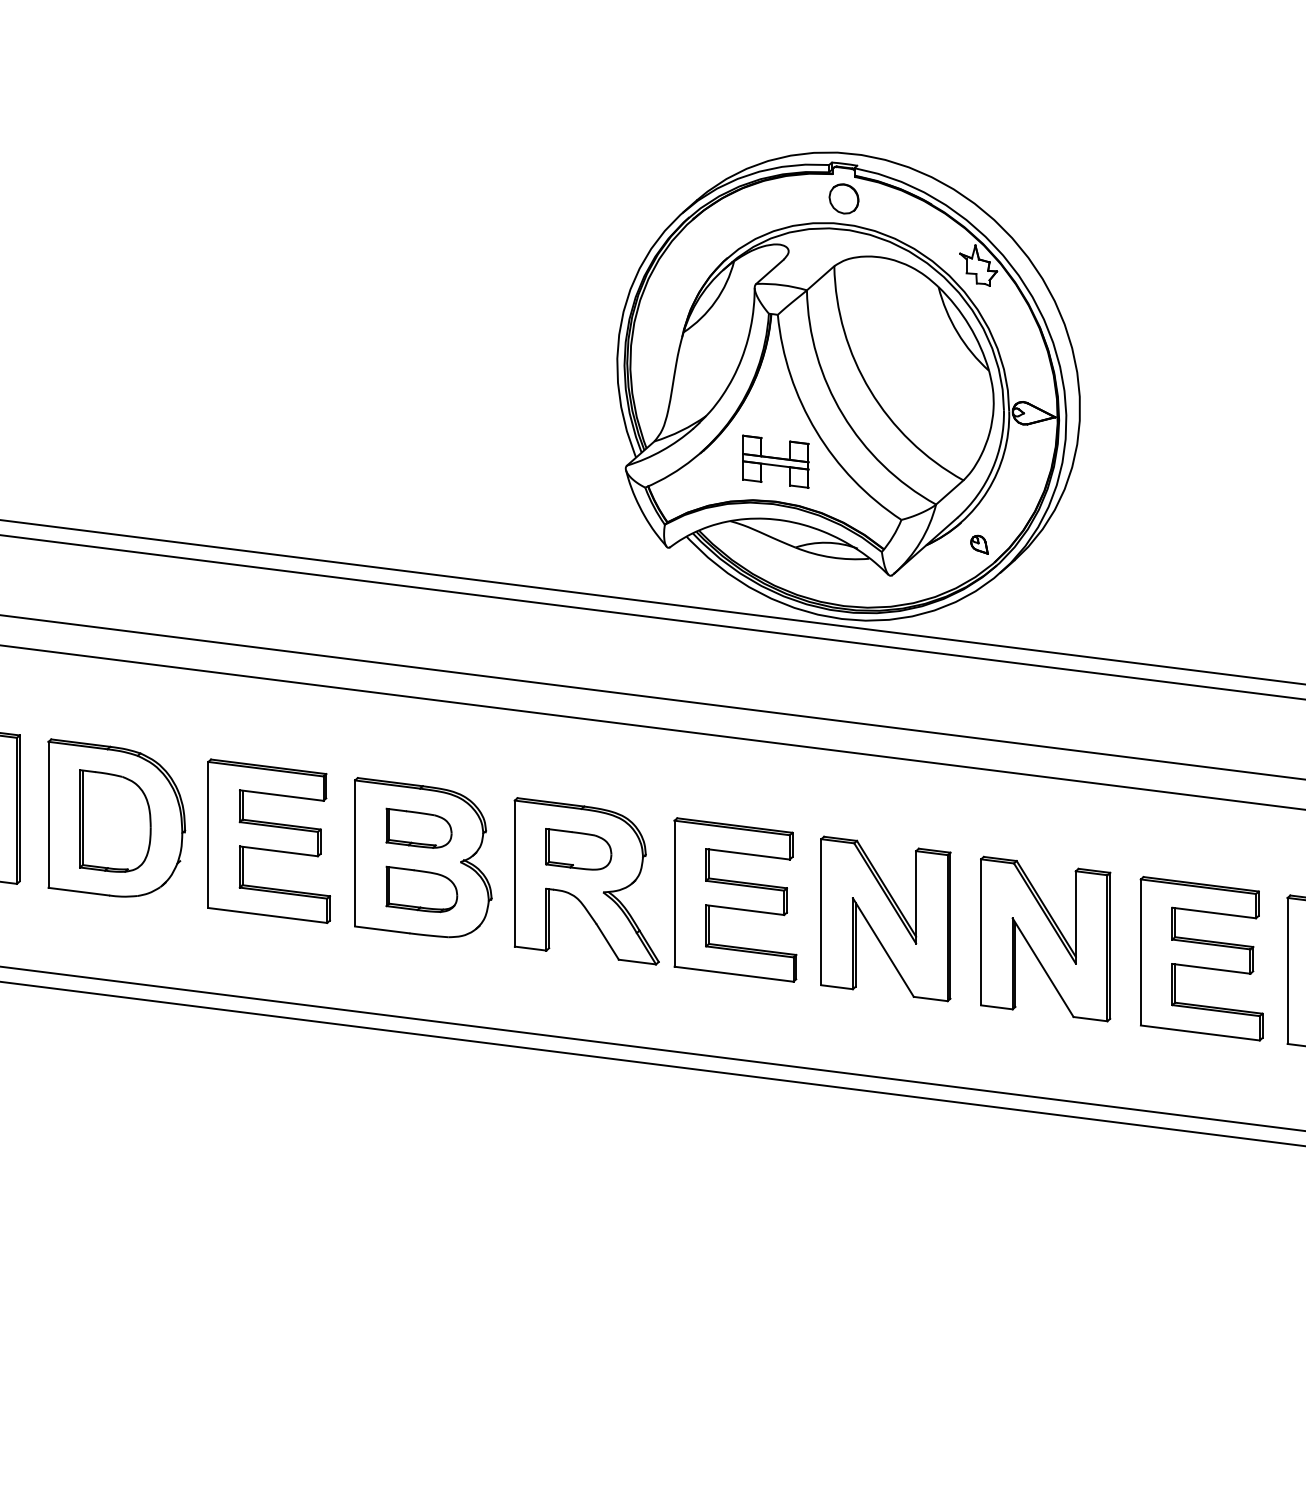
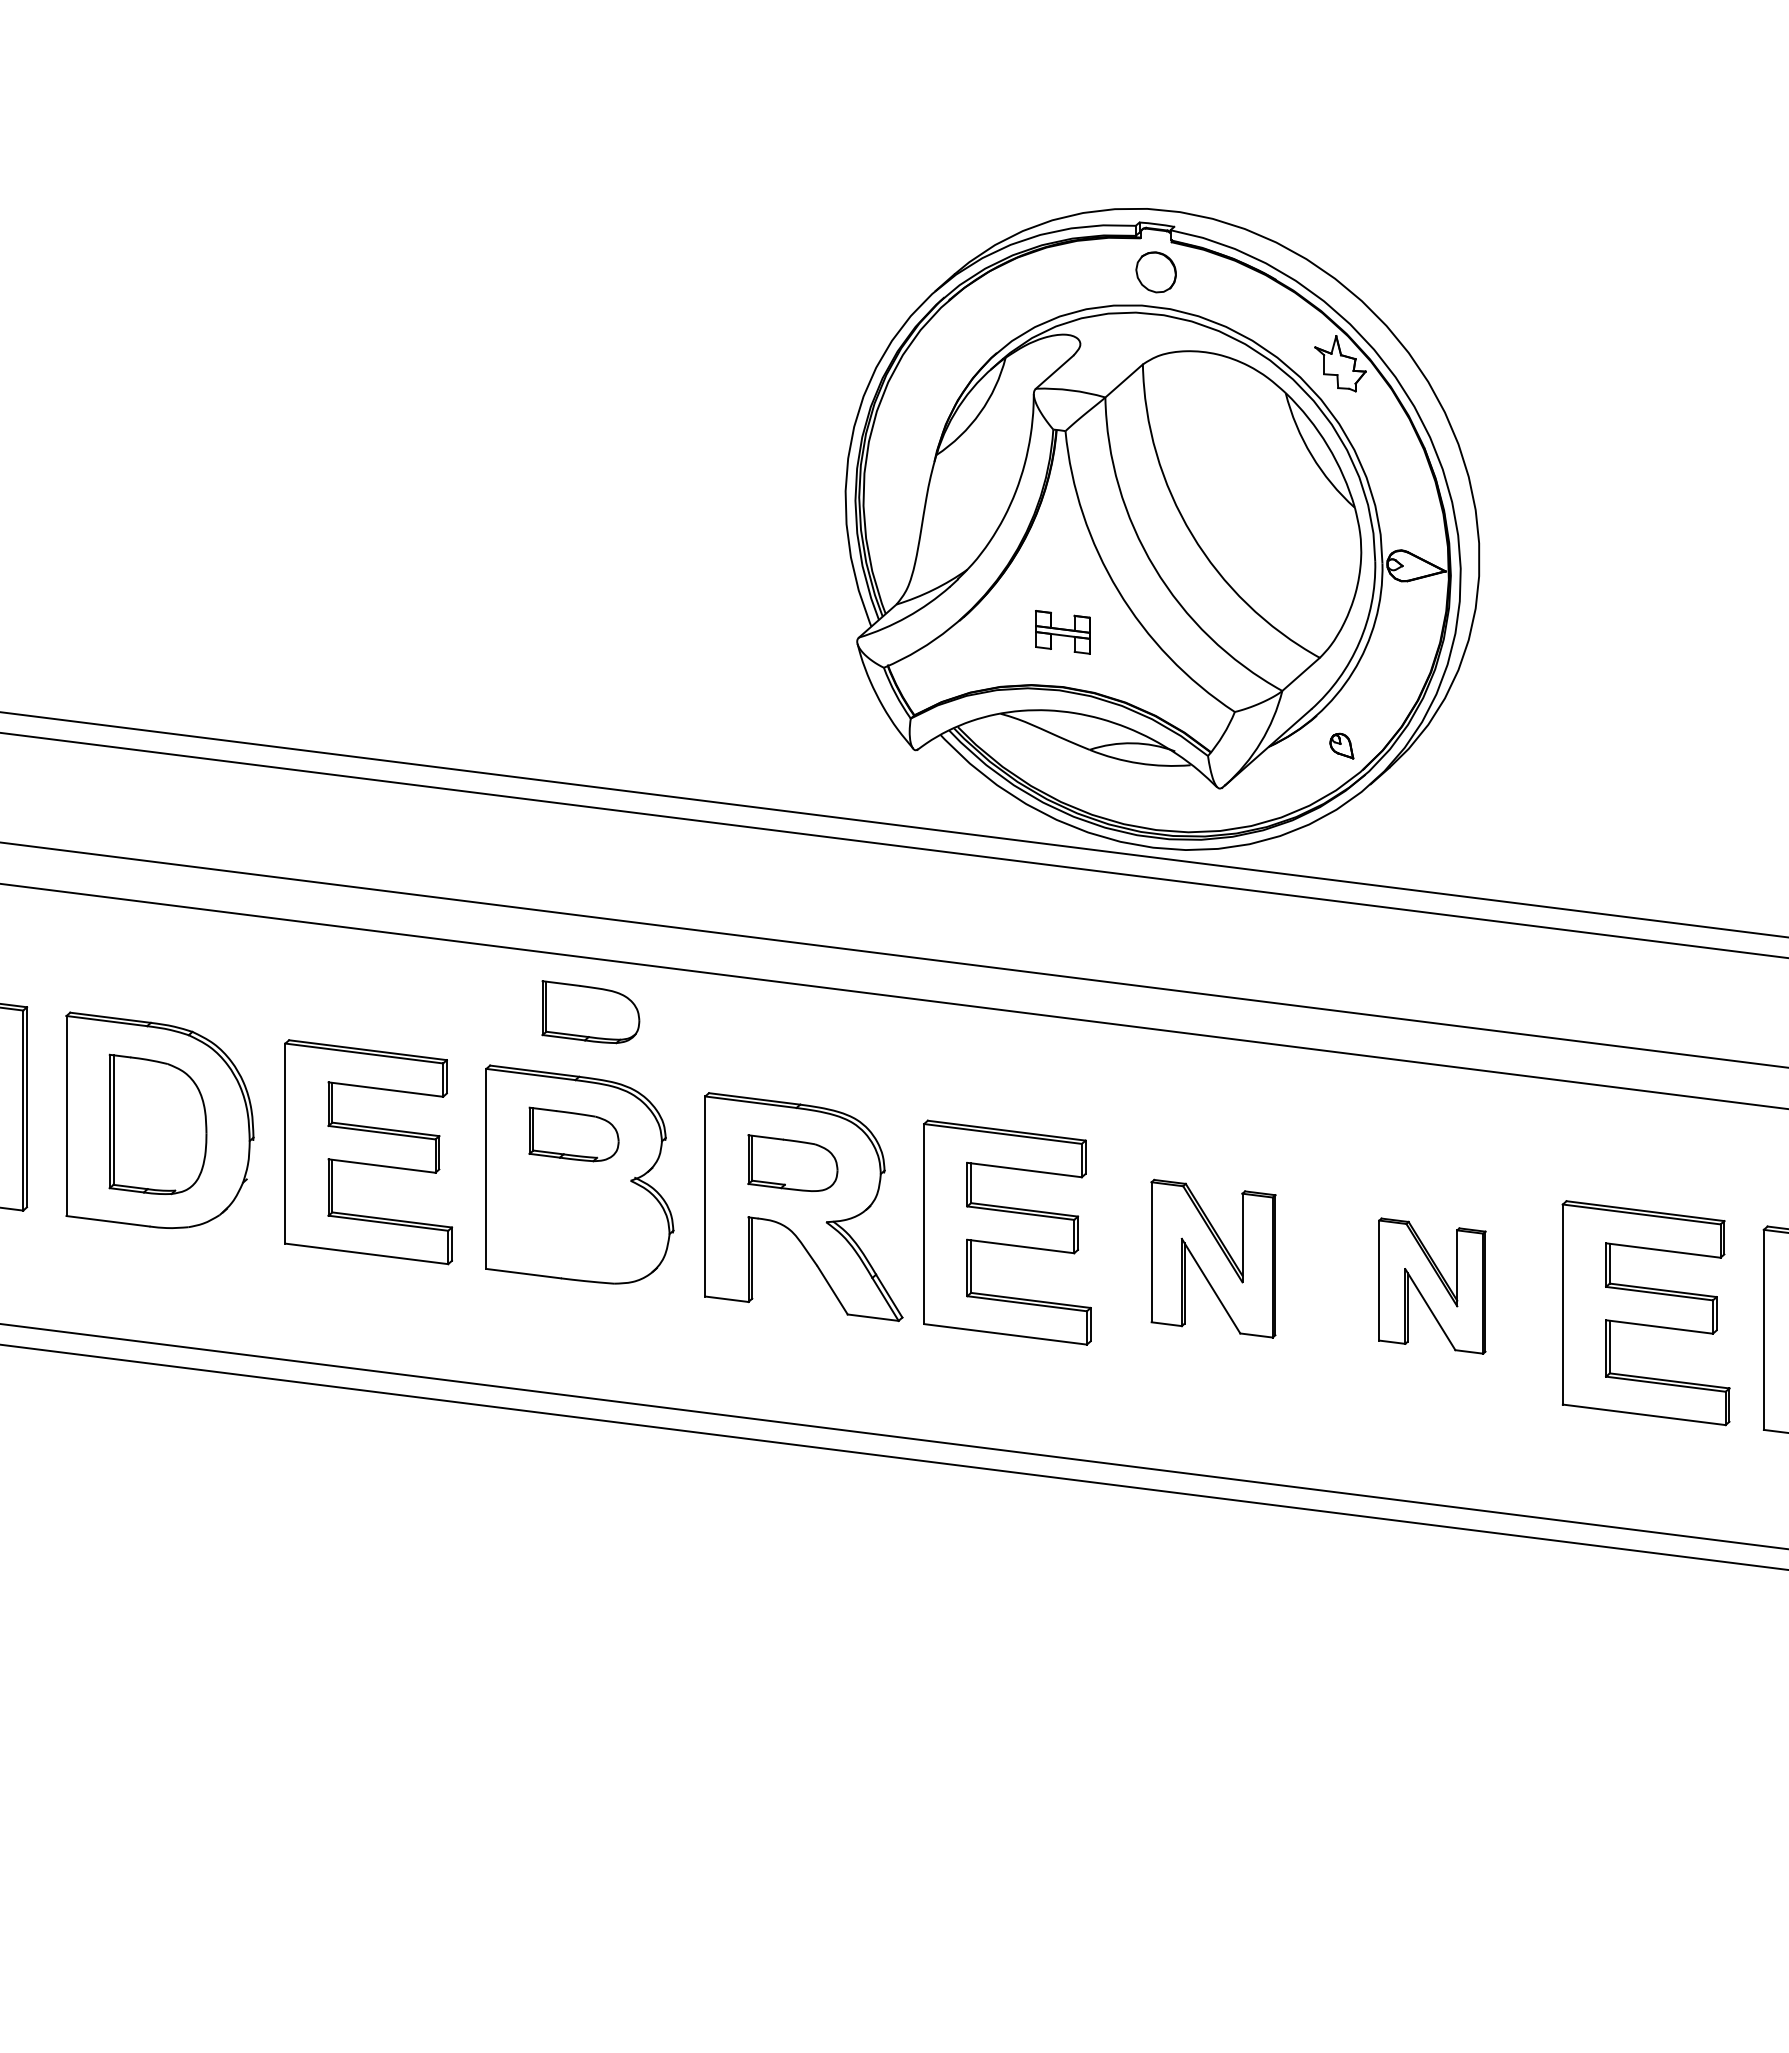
part: (775, 461) -> (1062, 632), size x0.6
part: (421, 889) -> (590, 1012), moved
part: (885, 918) -> (1213, 1258), size x0.7
part: (1045, 938) -> (1432, 1285), size x0.6

